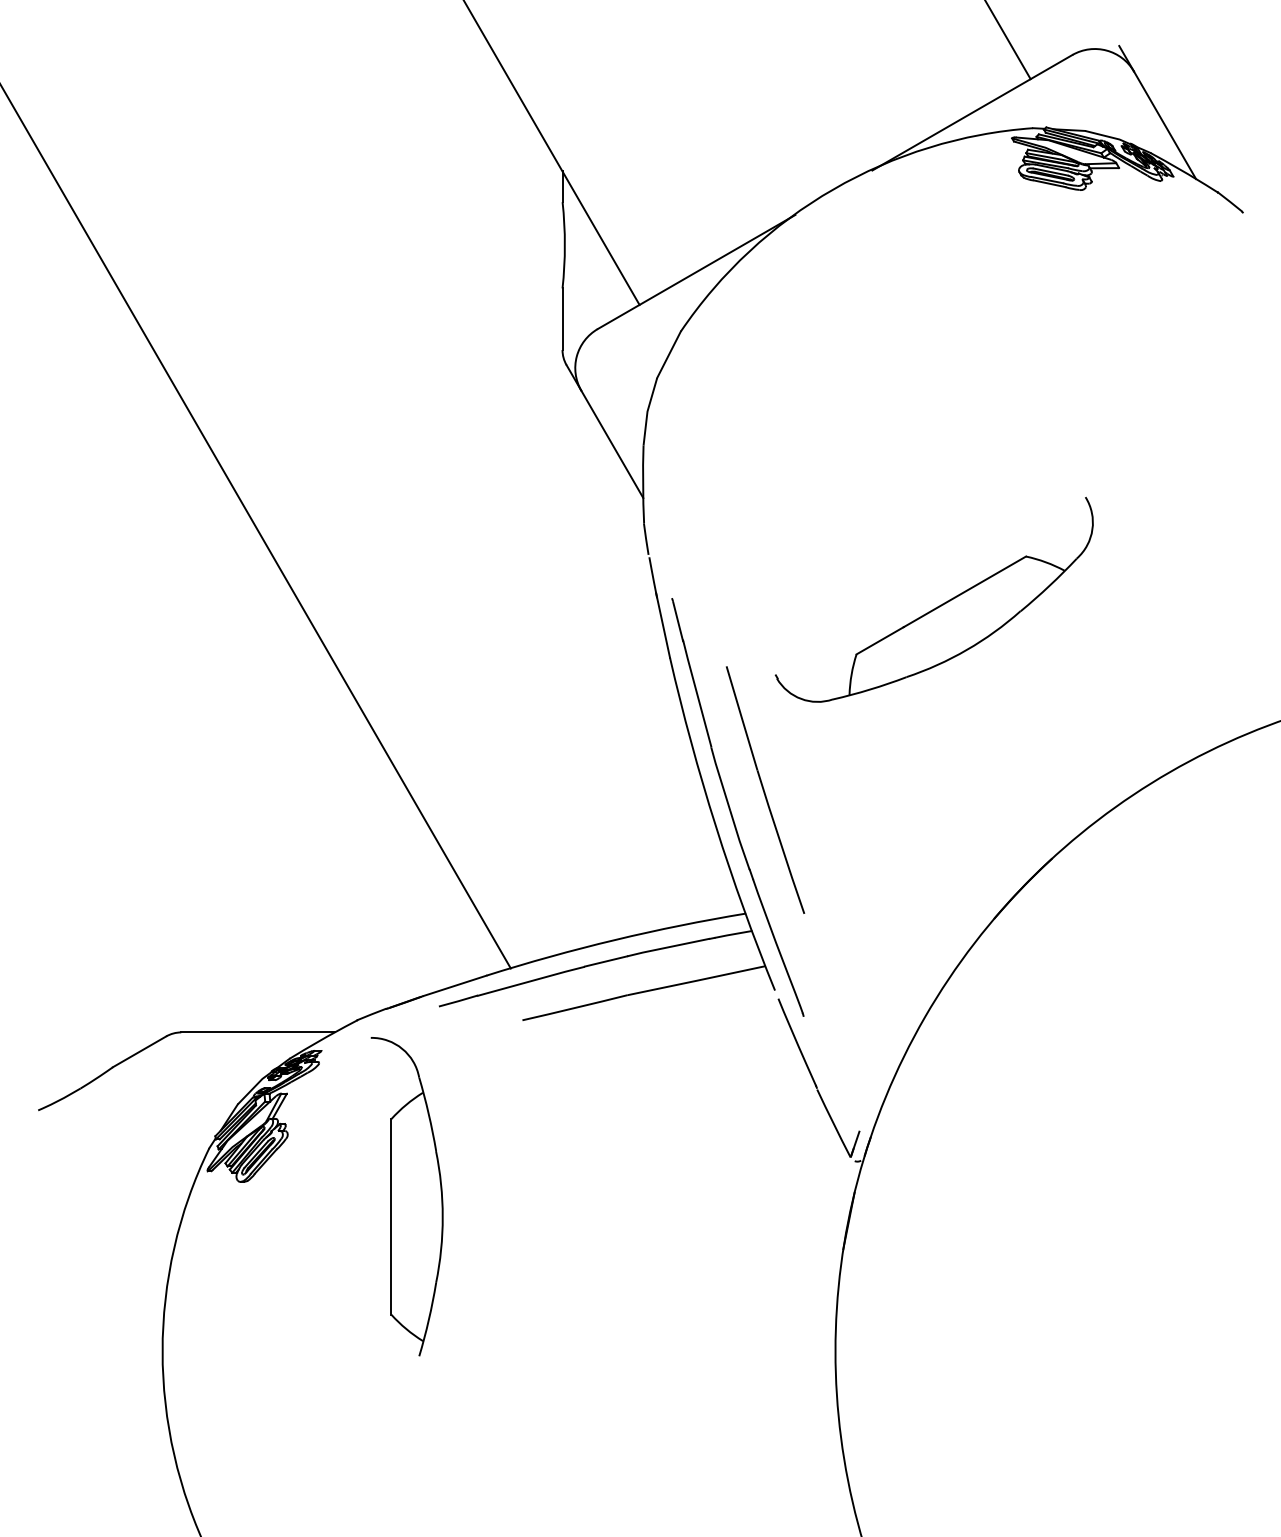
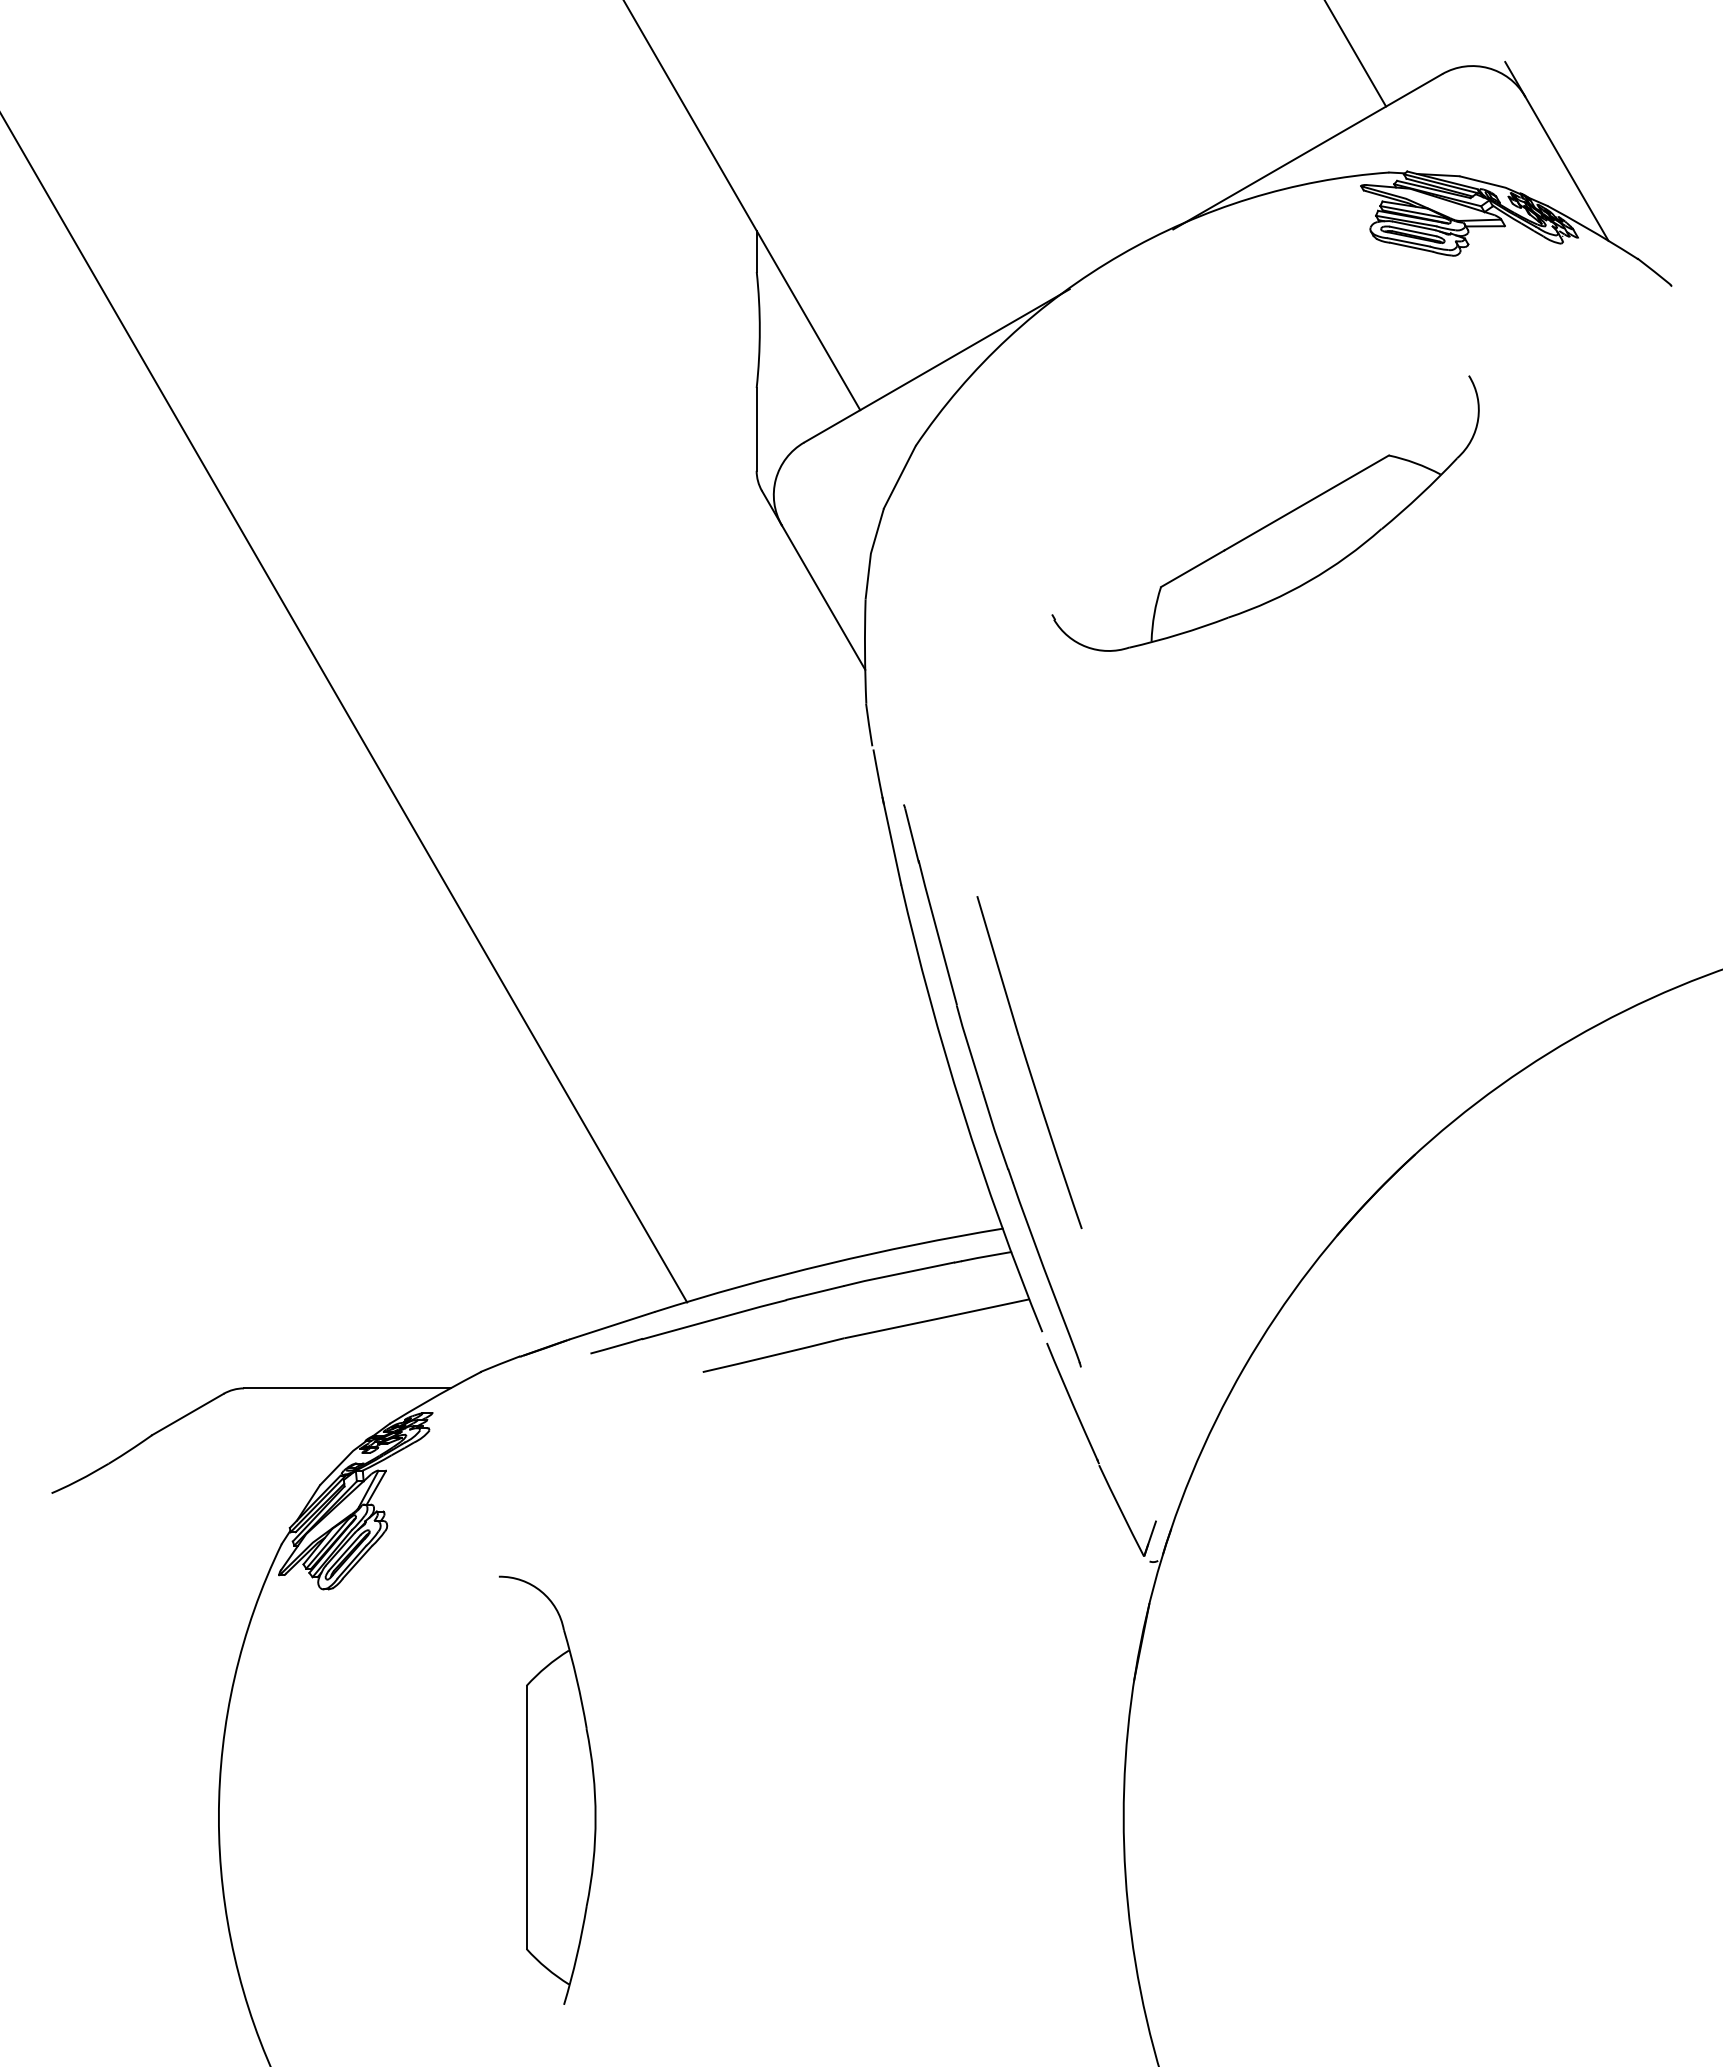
part: (937, 606) -> (1270, 522), moved
part: (406, 1196) -> (547, 1789), moved

